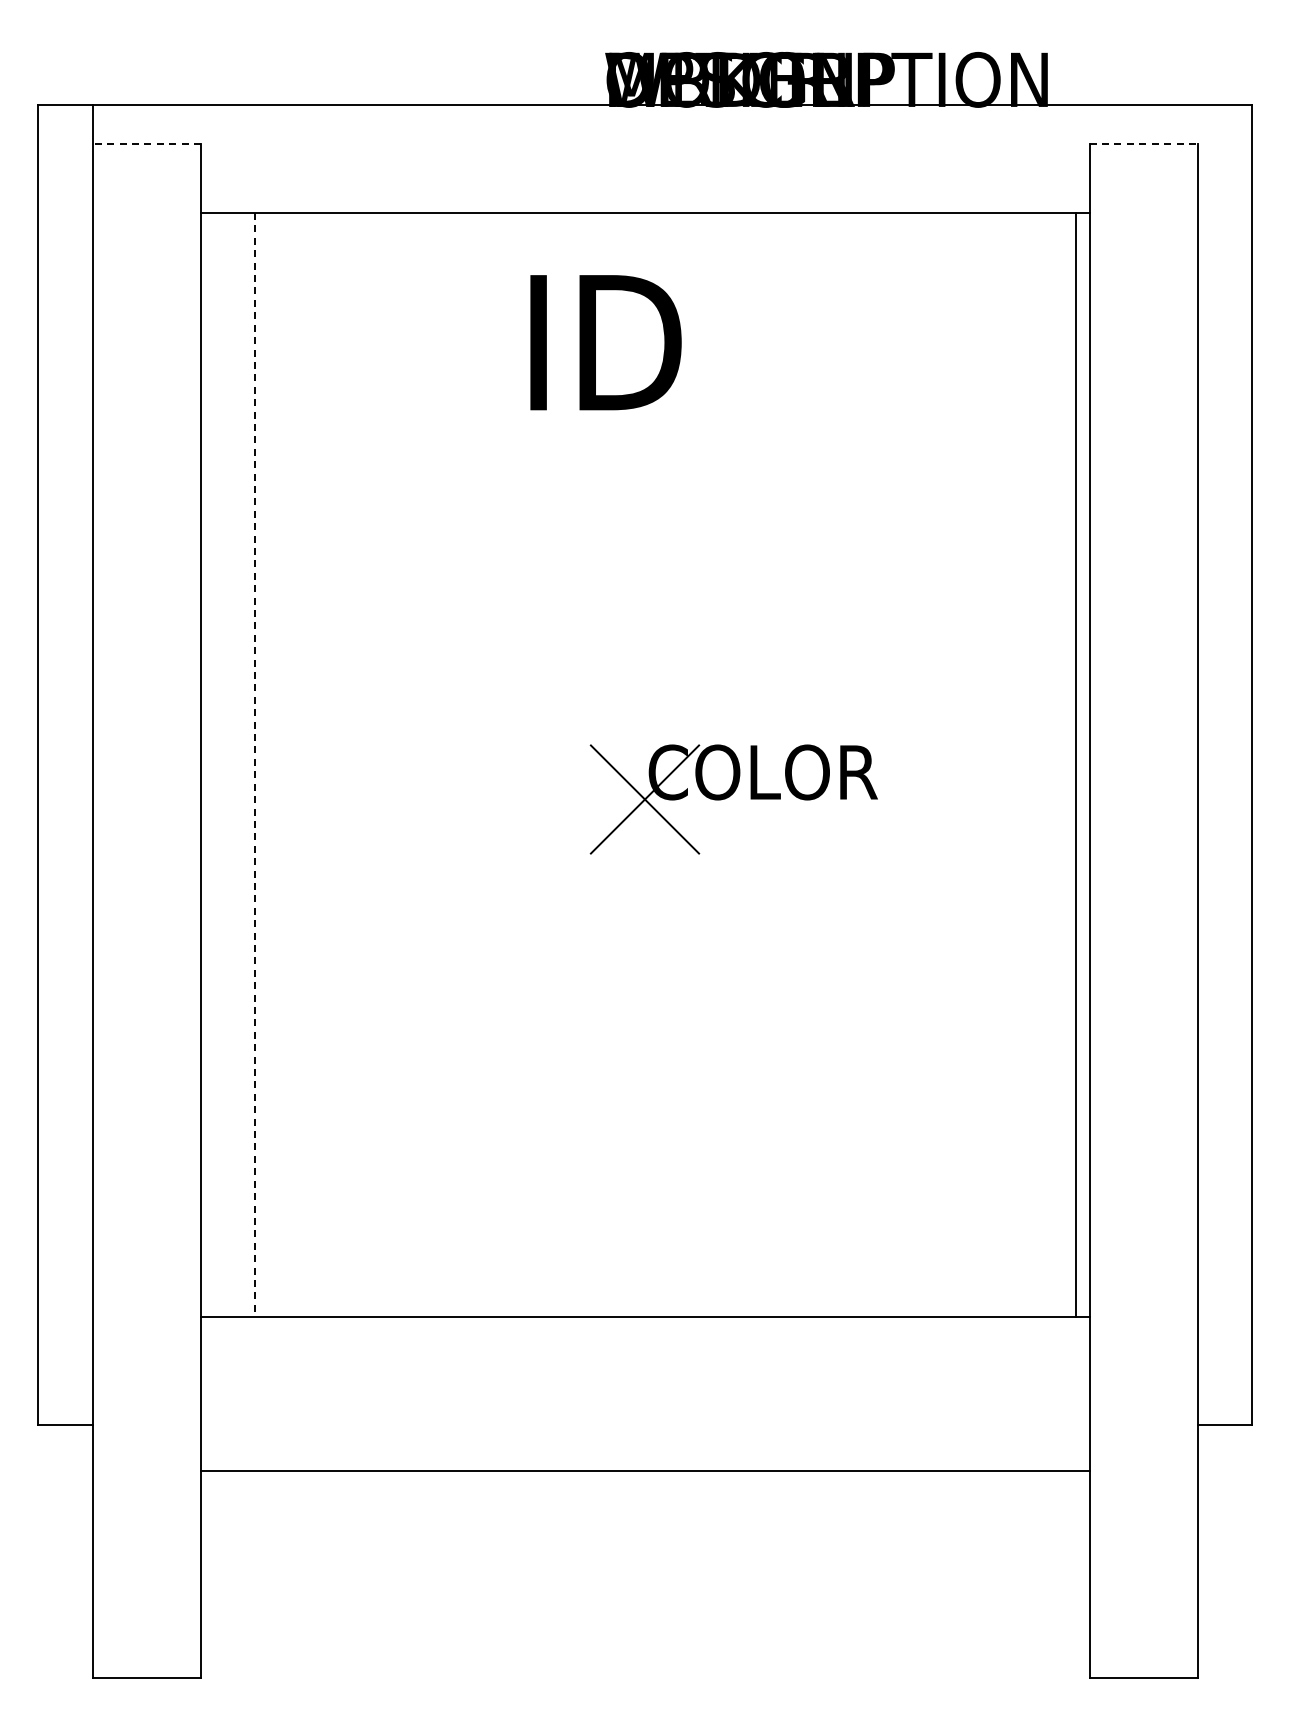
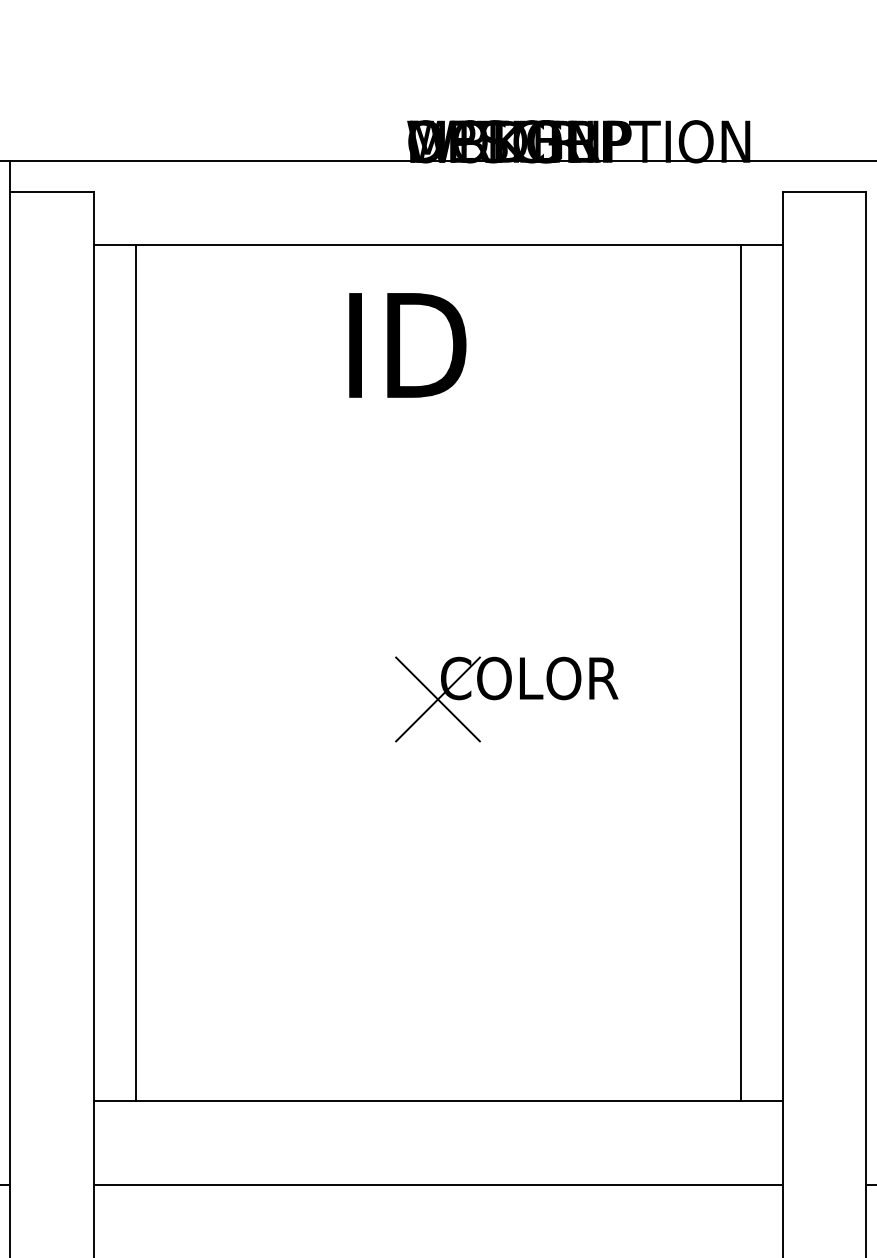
line: (146, 144) -> (51, 191), dashed -> solid
line: (1144, 144) -> (825, 191), dashed -> solid
line: (254, 765) -> (135, 673), dashed -> solid
line: (1076, 765) -> (740, 673), moved
line: (644, 1471) -> (437, 1184), moved

